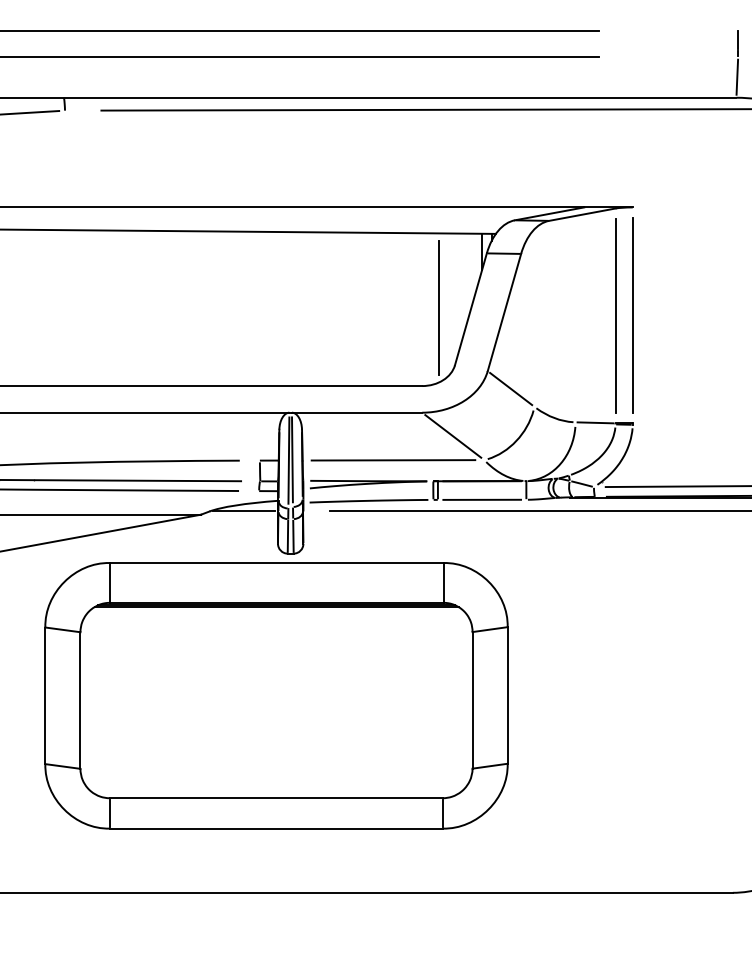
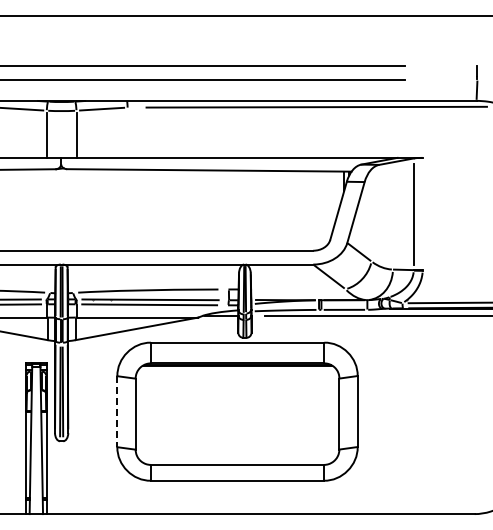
line: (439, 306) -> (322, 209), removed
line: (632, 314) -> (422, 213), removed
line: (391, 460) -> (297, 289), removed
line: (45, 697) -> (117, 412), solid -> dashed

